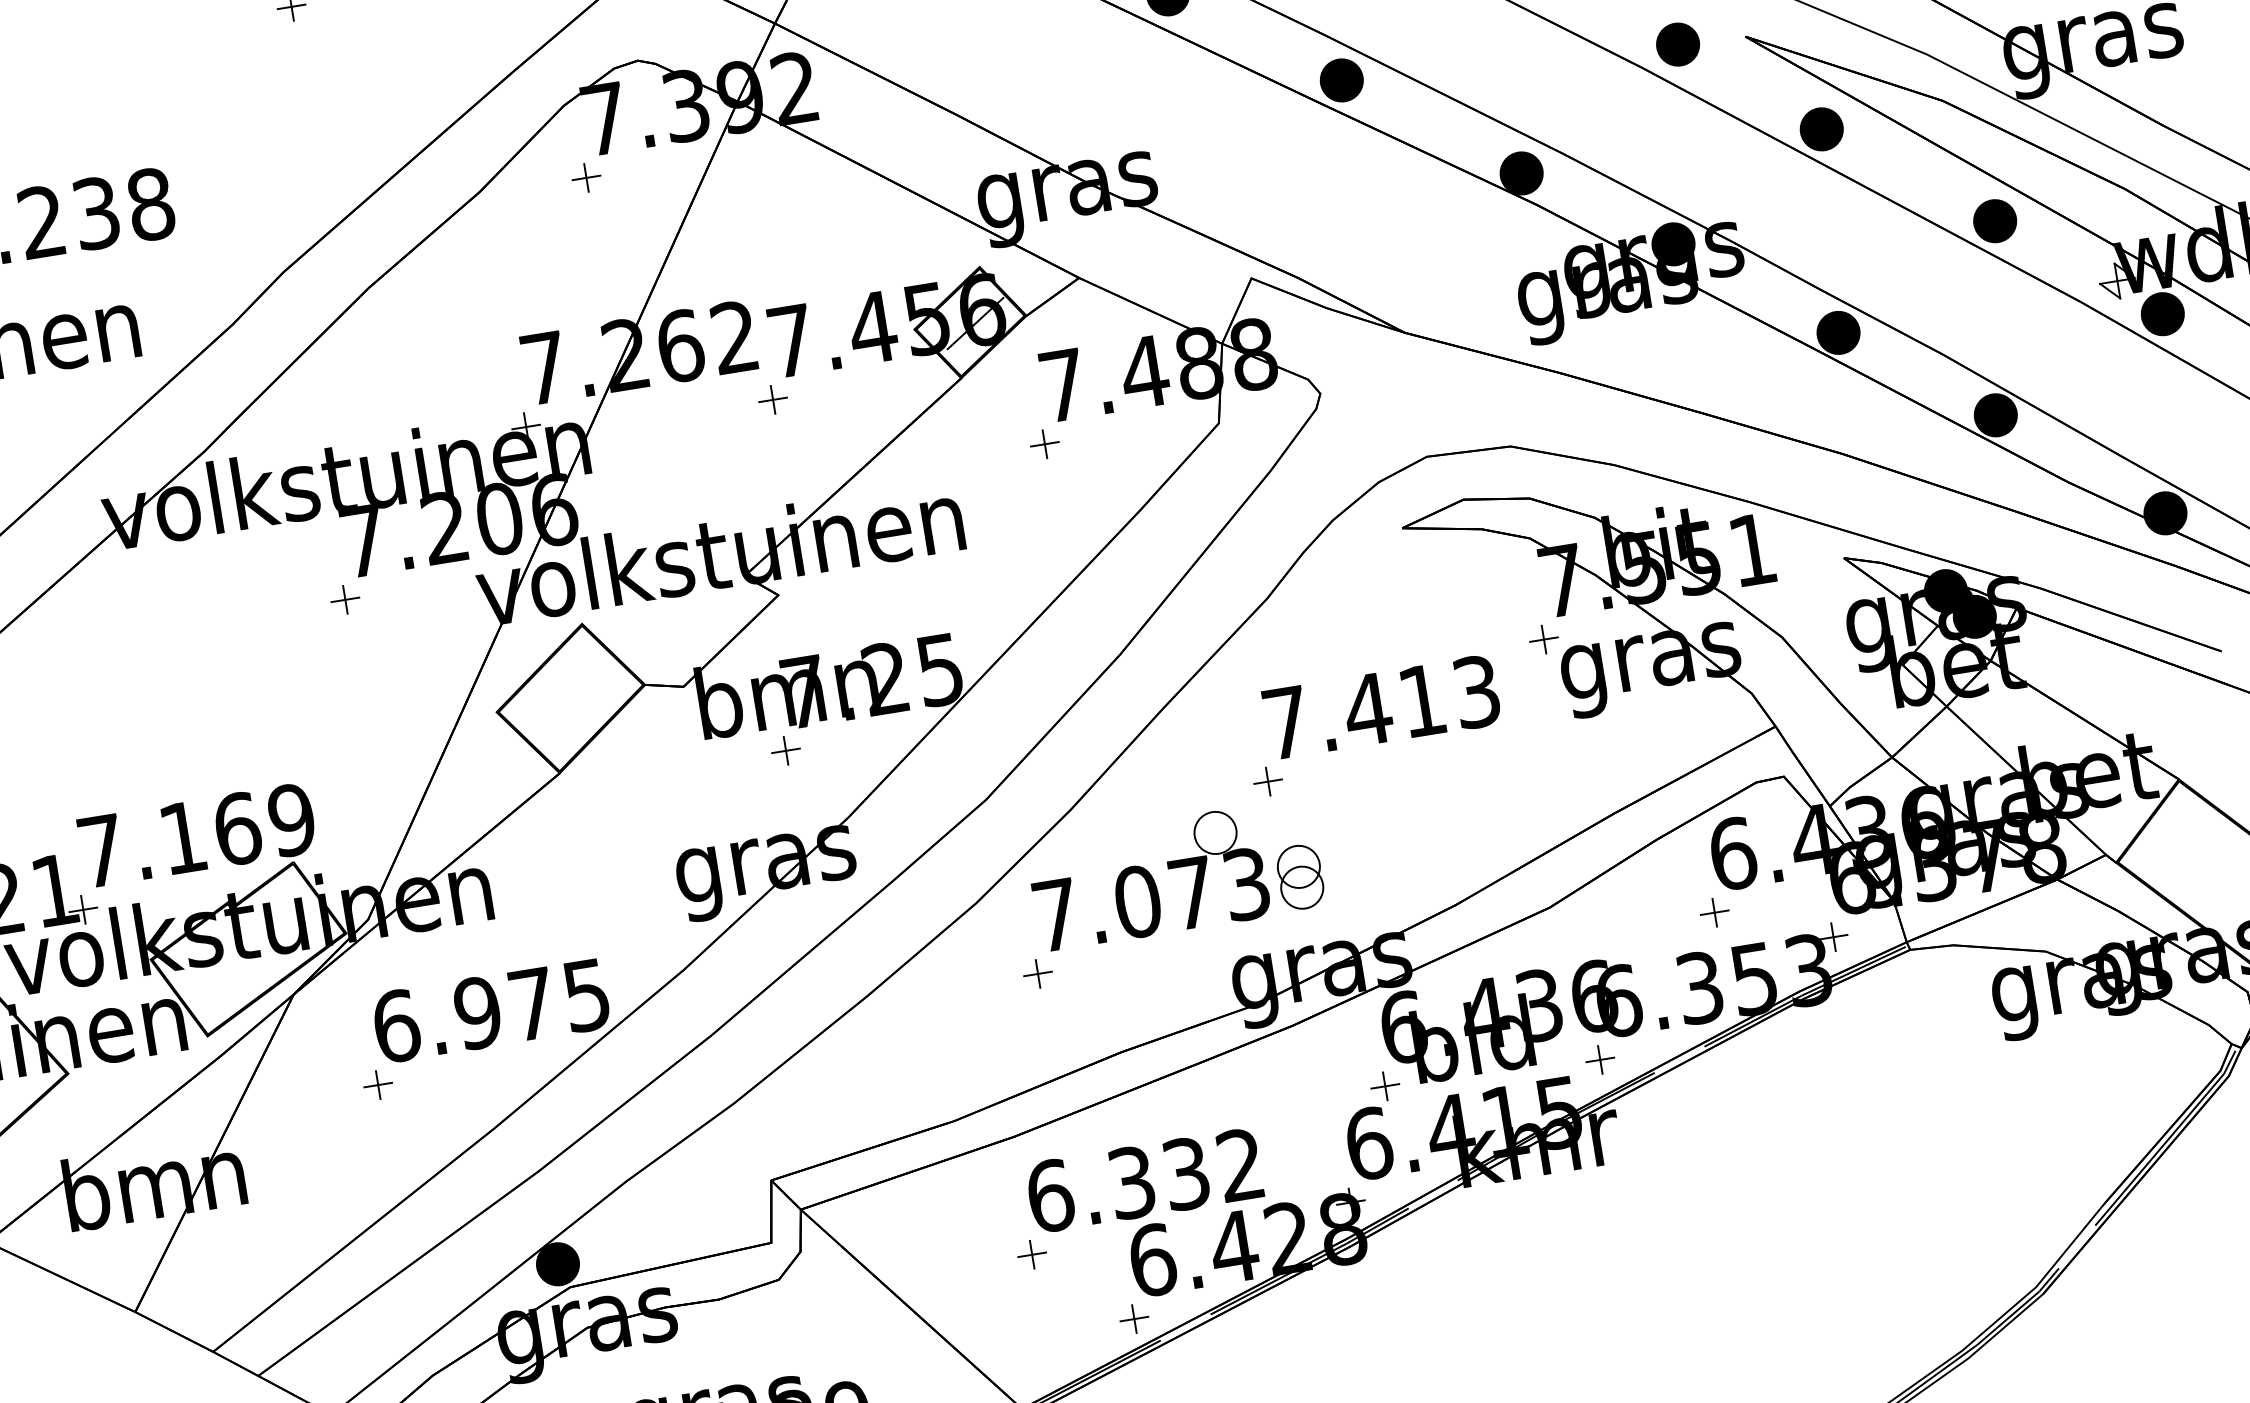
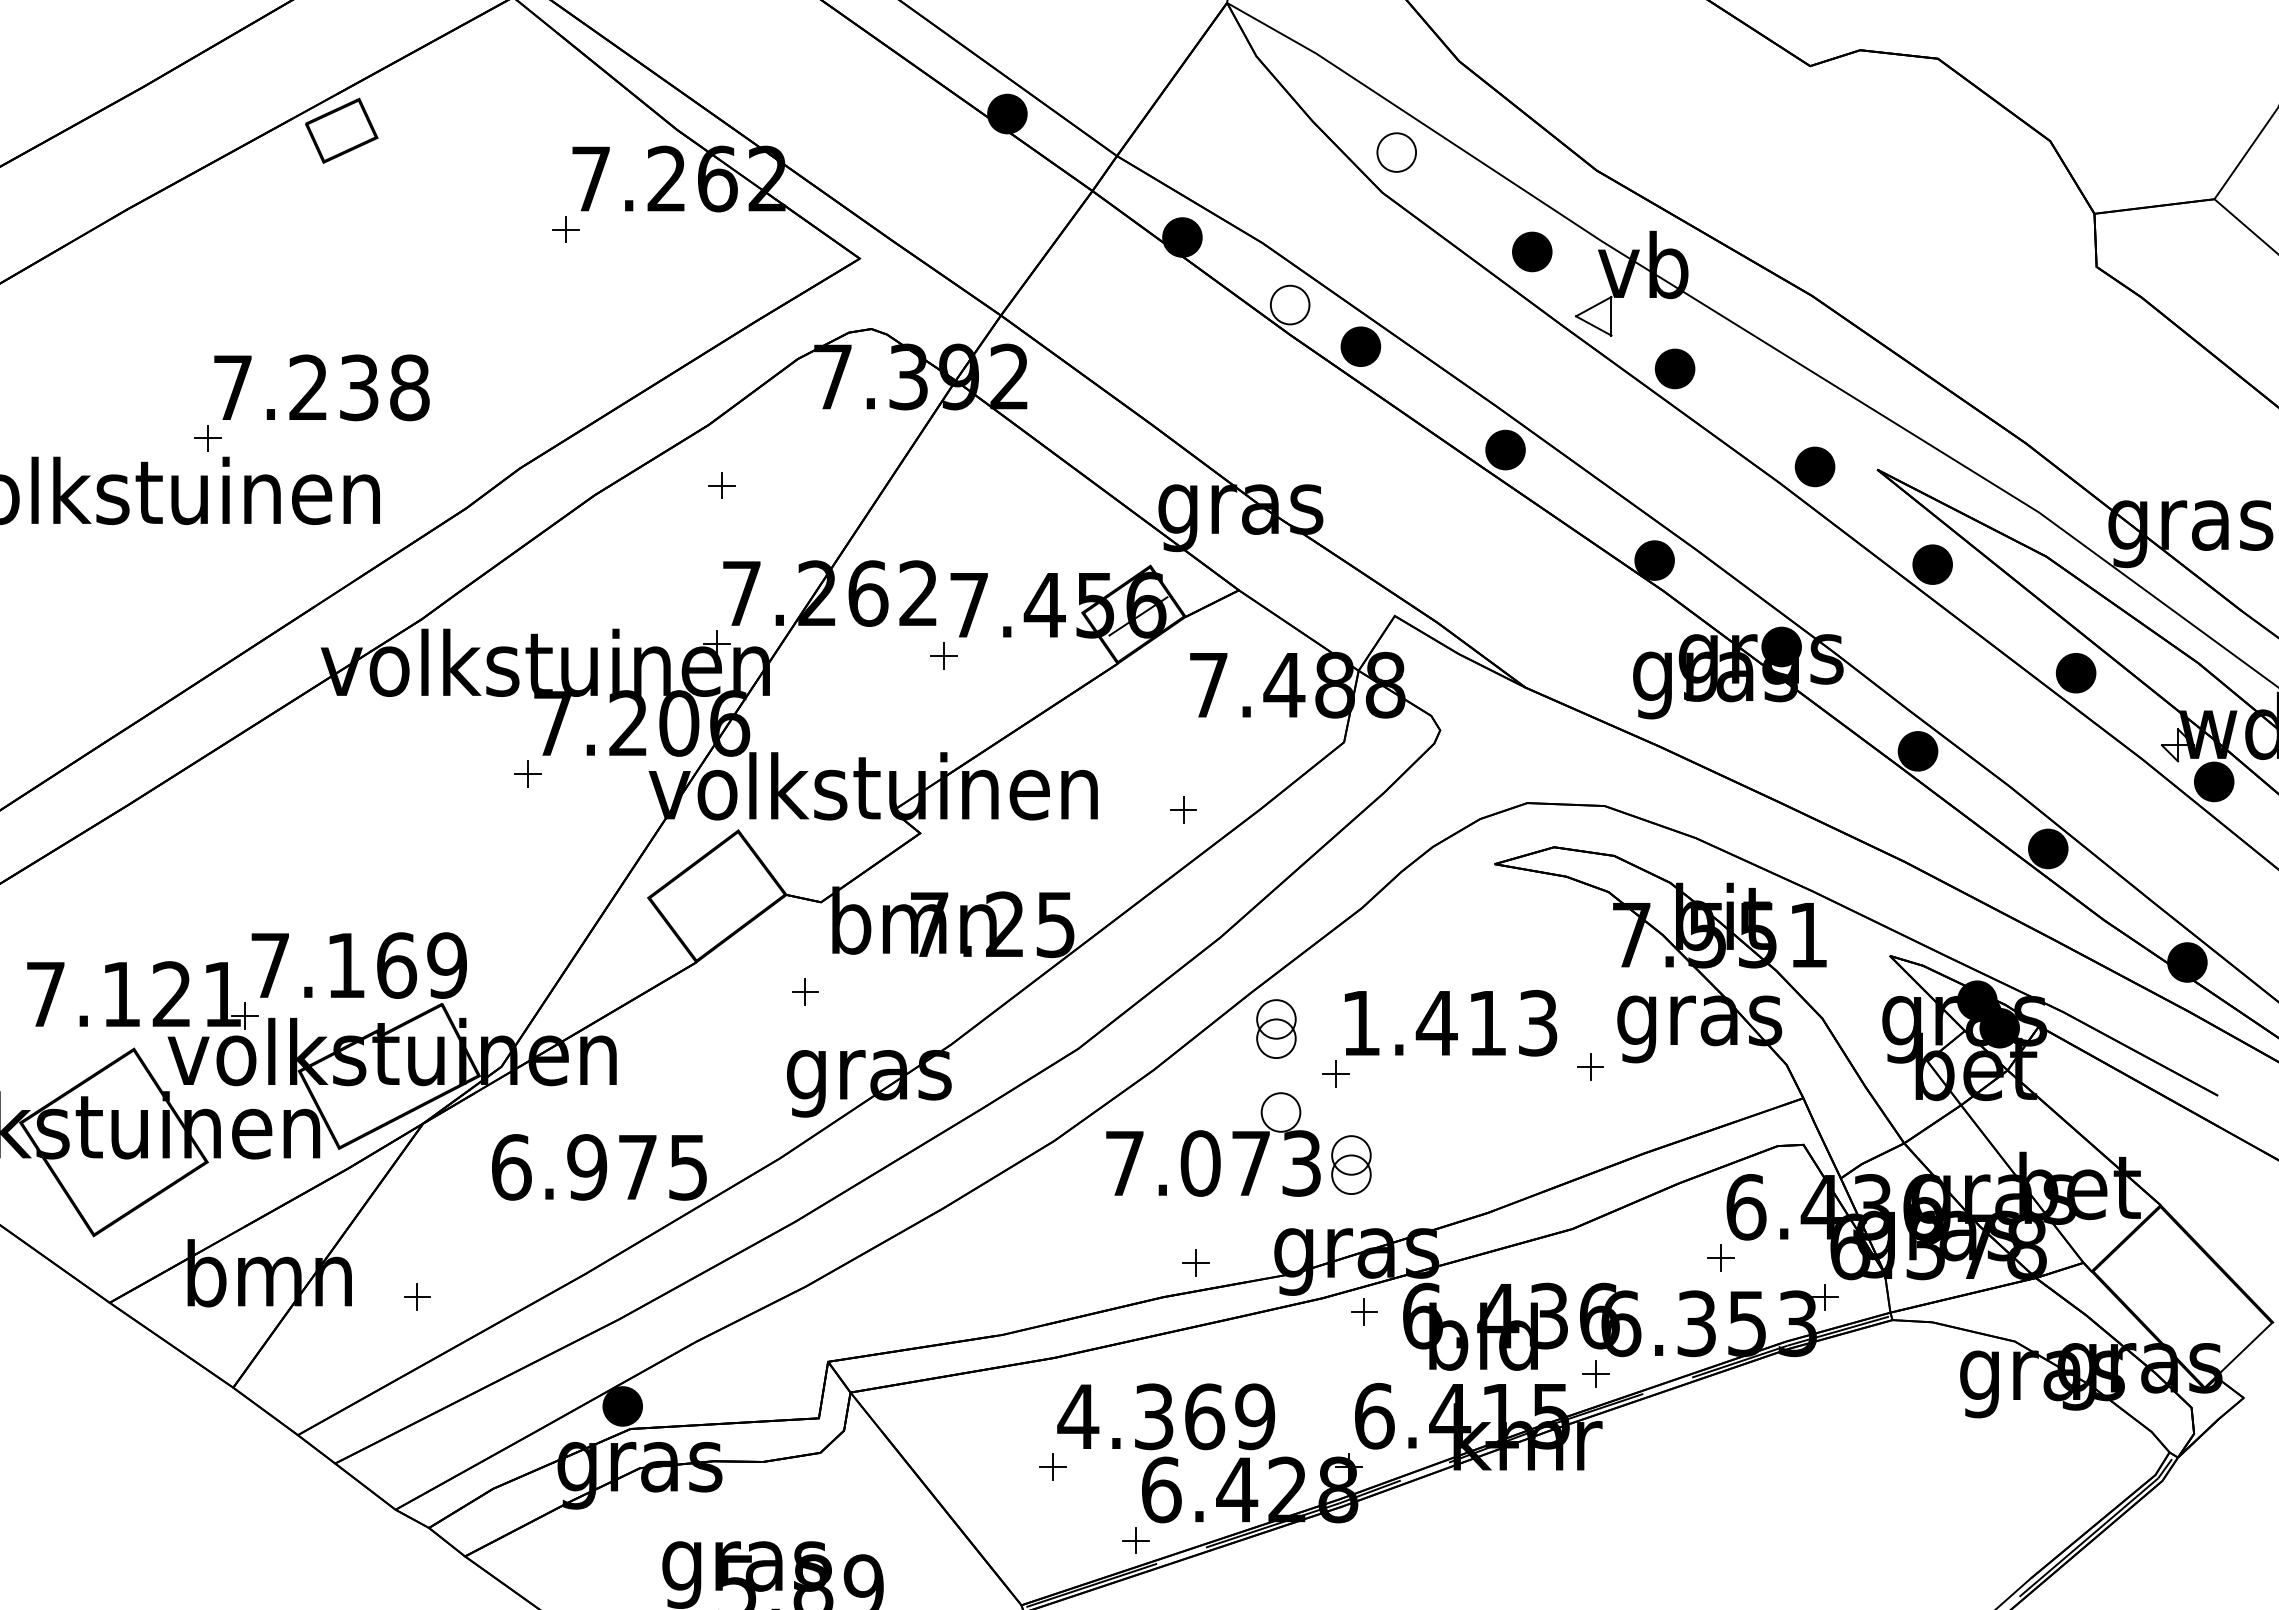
part: (586, 177) -> (721, 485), moved
part: (1044, 443) -> (1183, 809), moved
part: (1543, 639) -> (1590, 1066), moved
text: (1285, 723) -> (1360, 1023), 7.413 -> 1.413
part: (1196, 743) -> (1276, 1028), added
part: (786, 750) -> (805, 991), moved
part: (1037, 973) -> (1195, 1262), moved
part: (378, 1084) -> (417, 1296), moved
part: (1385, 1086) -> (1364, 1311), moved
text: (1145, 1180) -> (1166, 1416), 6.332 -> 4.369

